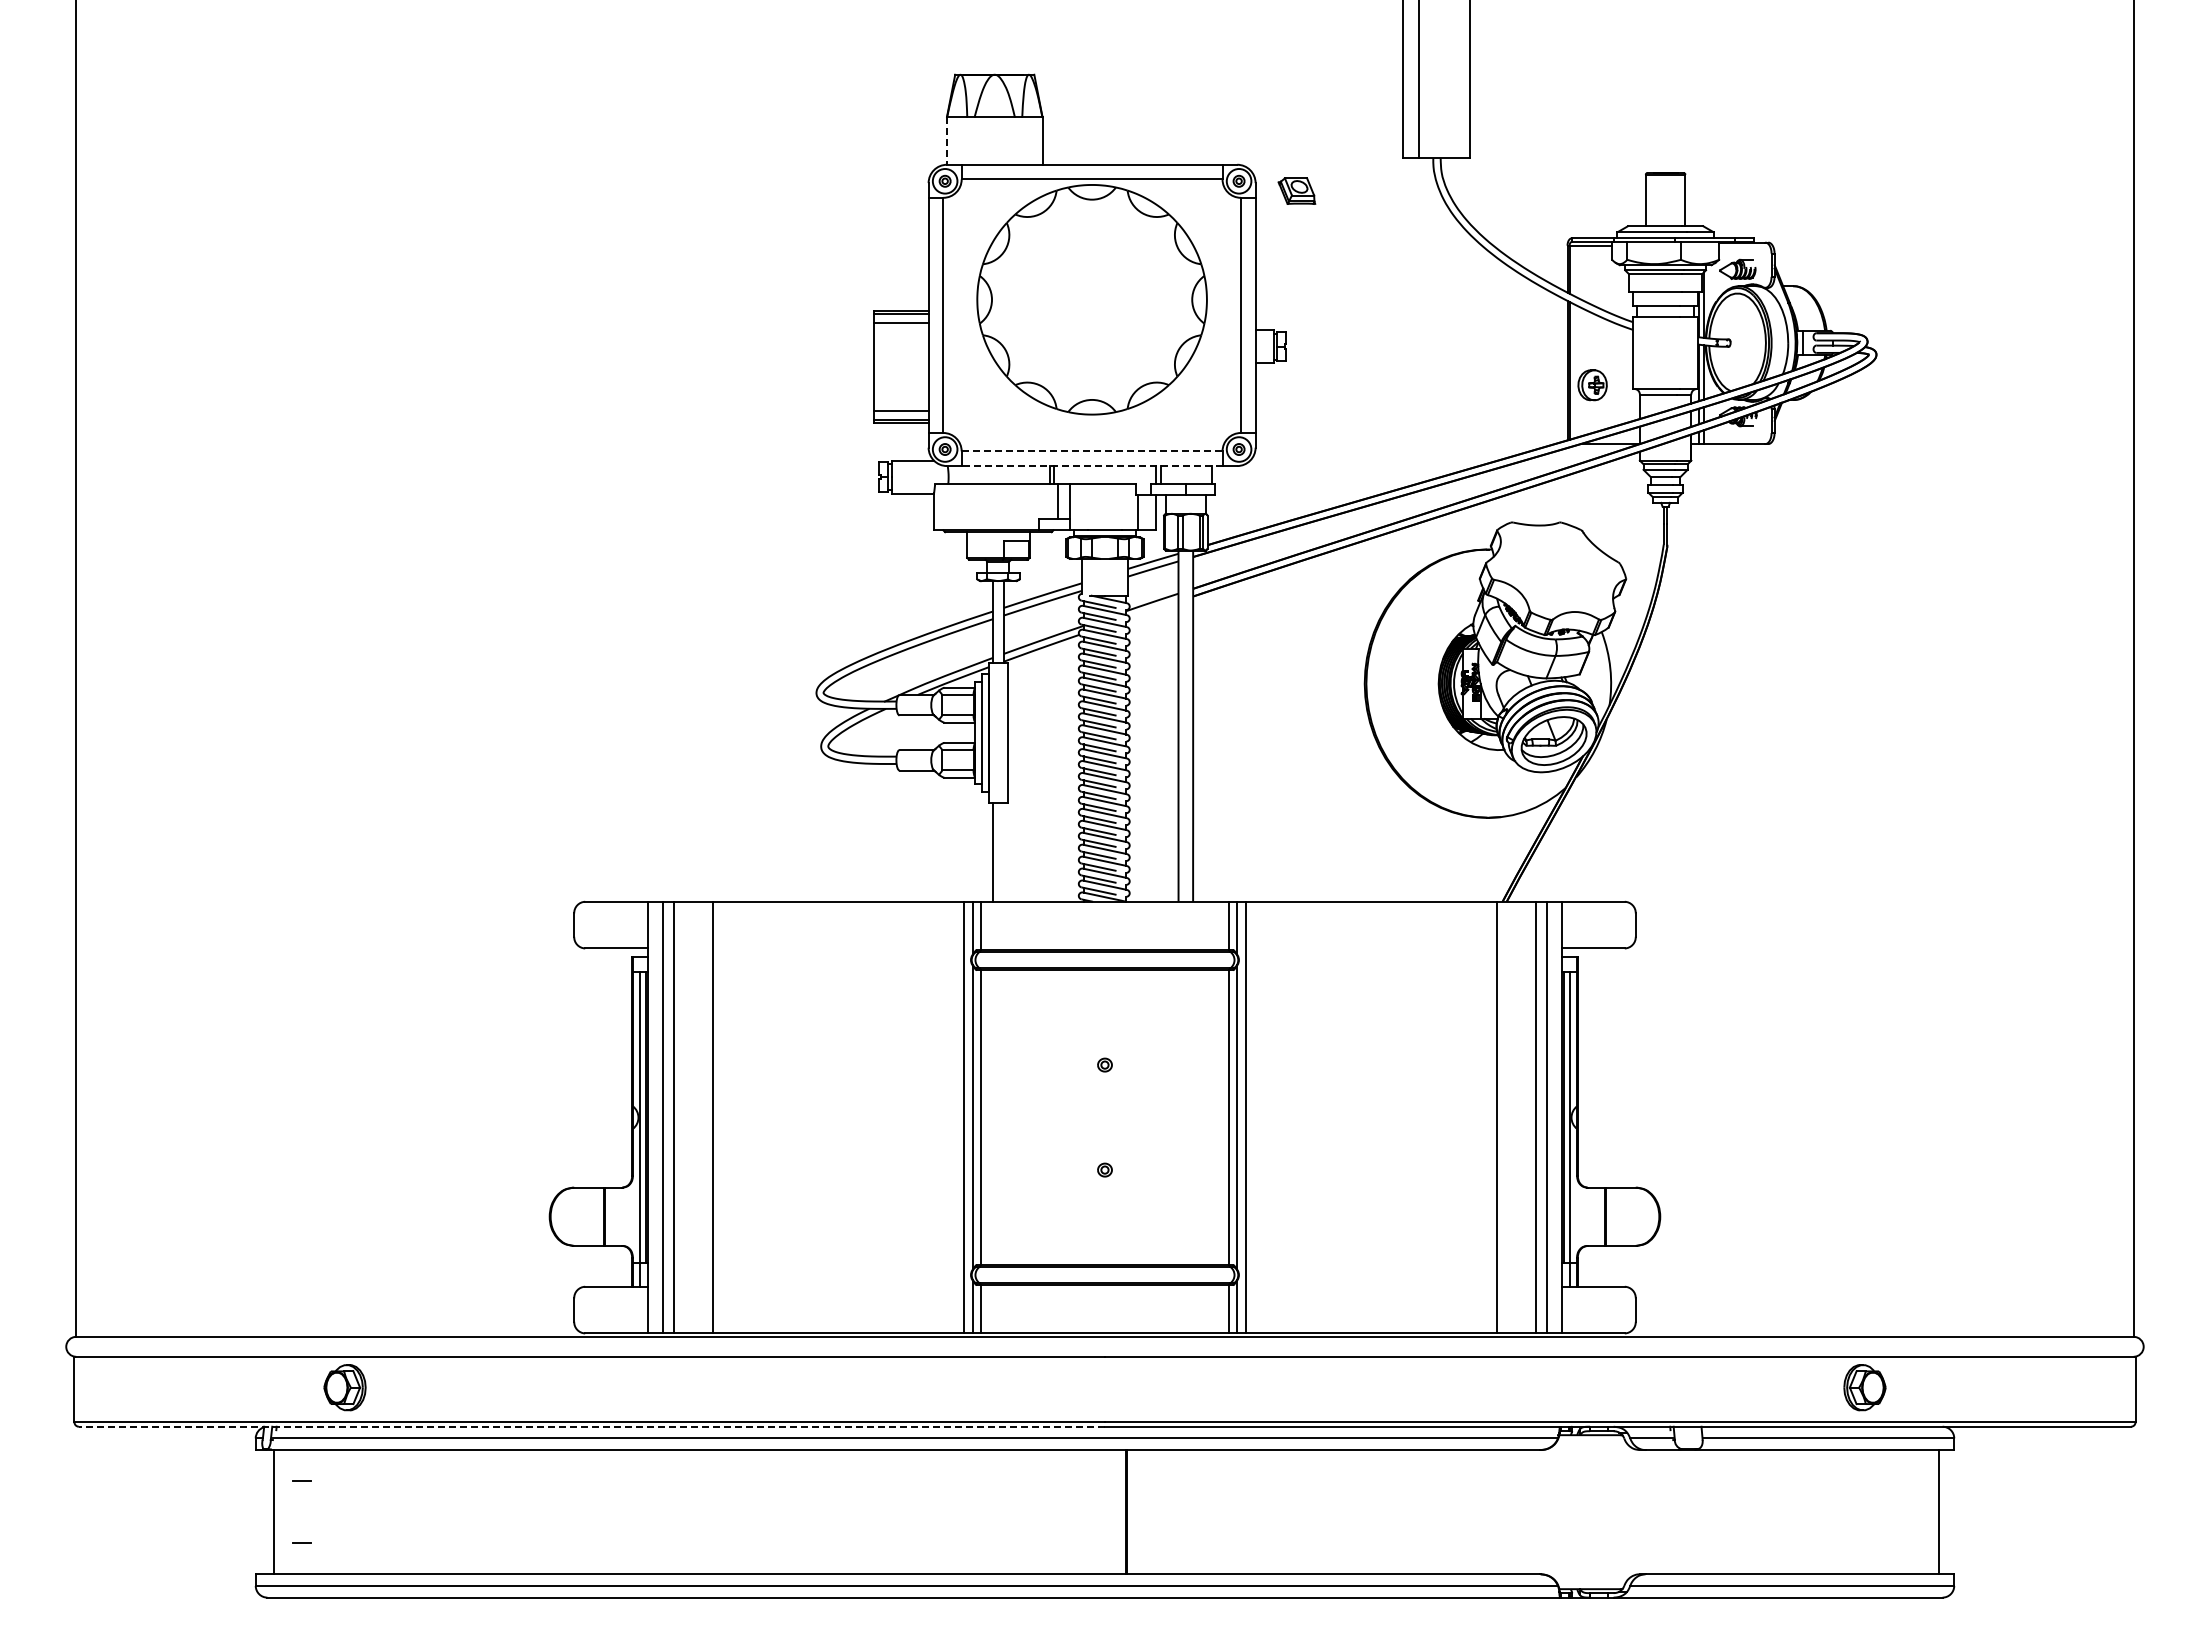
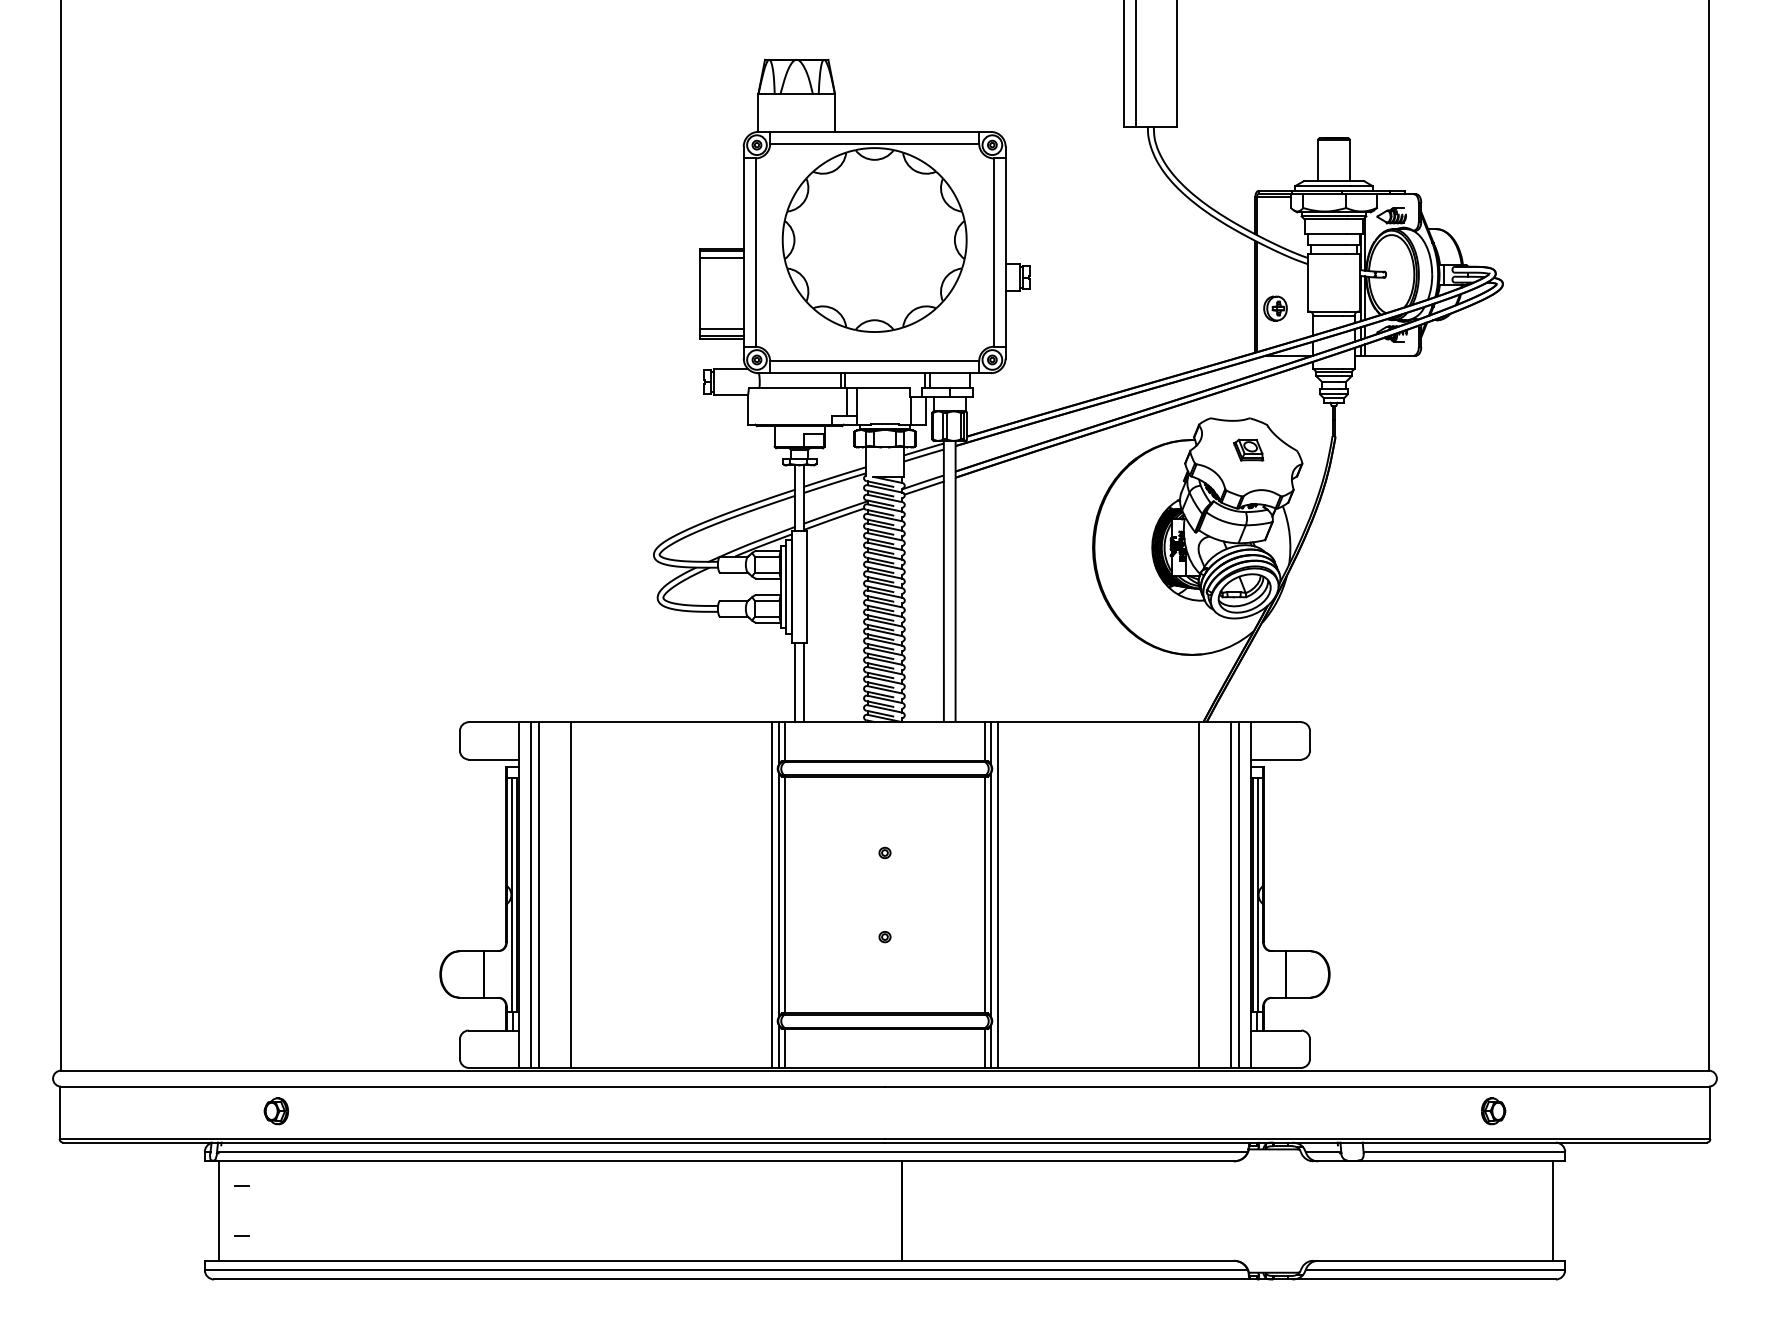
line: (946, 140) -> (758, 112), dashed -> solid
part: (1296, 190) -> (1248, 449), moved
line: (1092, 451) -> (874, 361), dashed -> solid
line: (1091, 466) -> (874, 373), dashed -> solid
line: (1153, 609) -> (923, 488), added
line: (1003, 851) -> (803, 681), added
part: (344, 1387) -> (275, 1111), size x0.71
part: (1864, 1387) -> (1493, 1111), size x0.71
line: (591, 1426) -> (473, 1142), dashed -> solid

